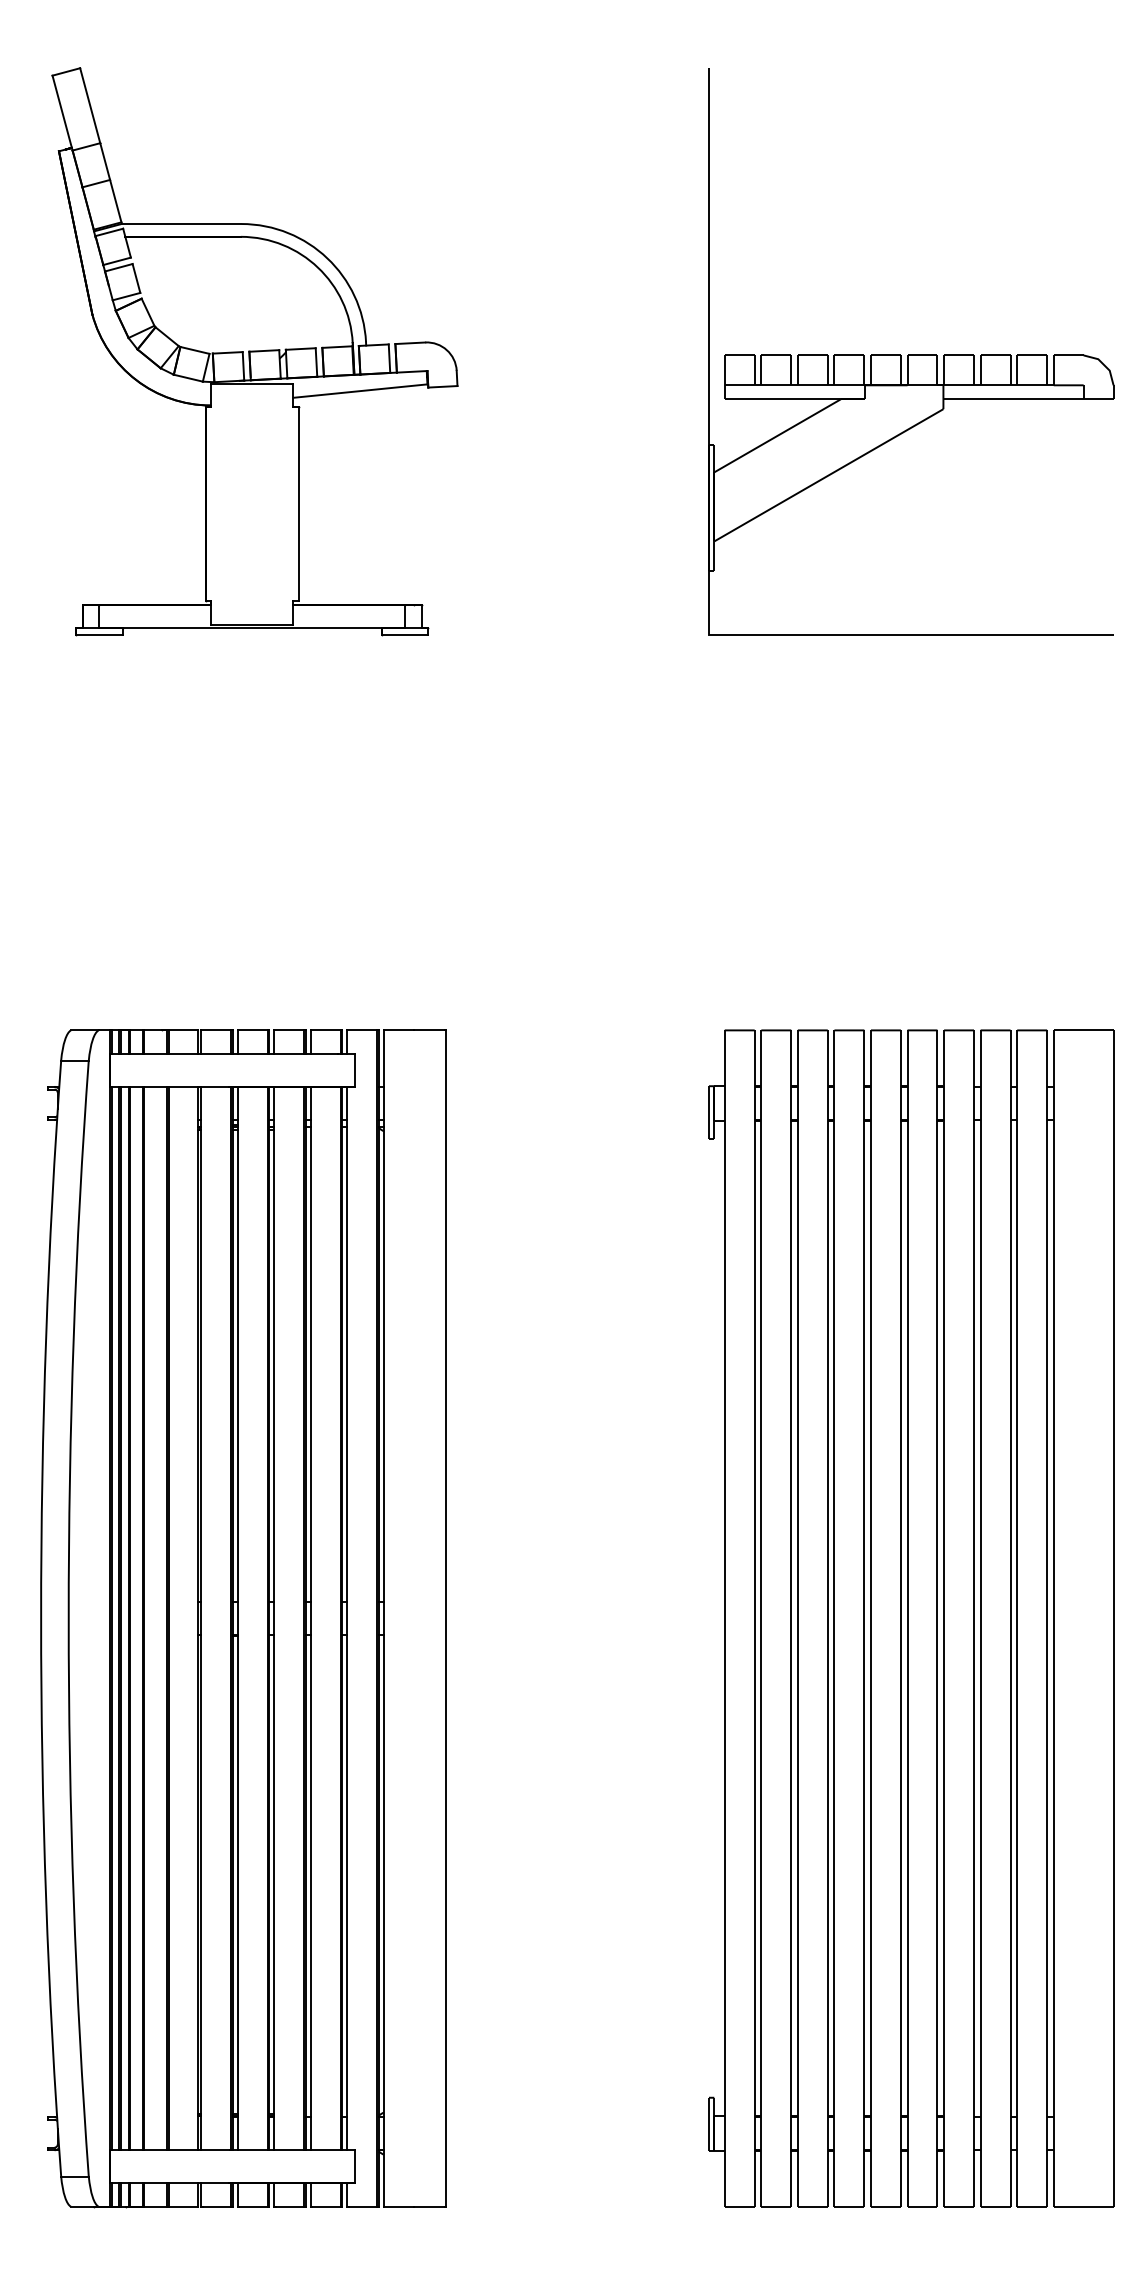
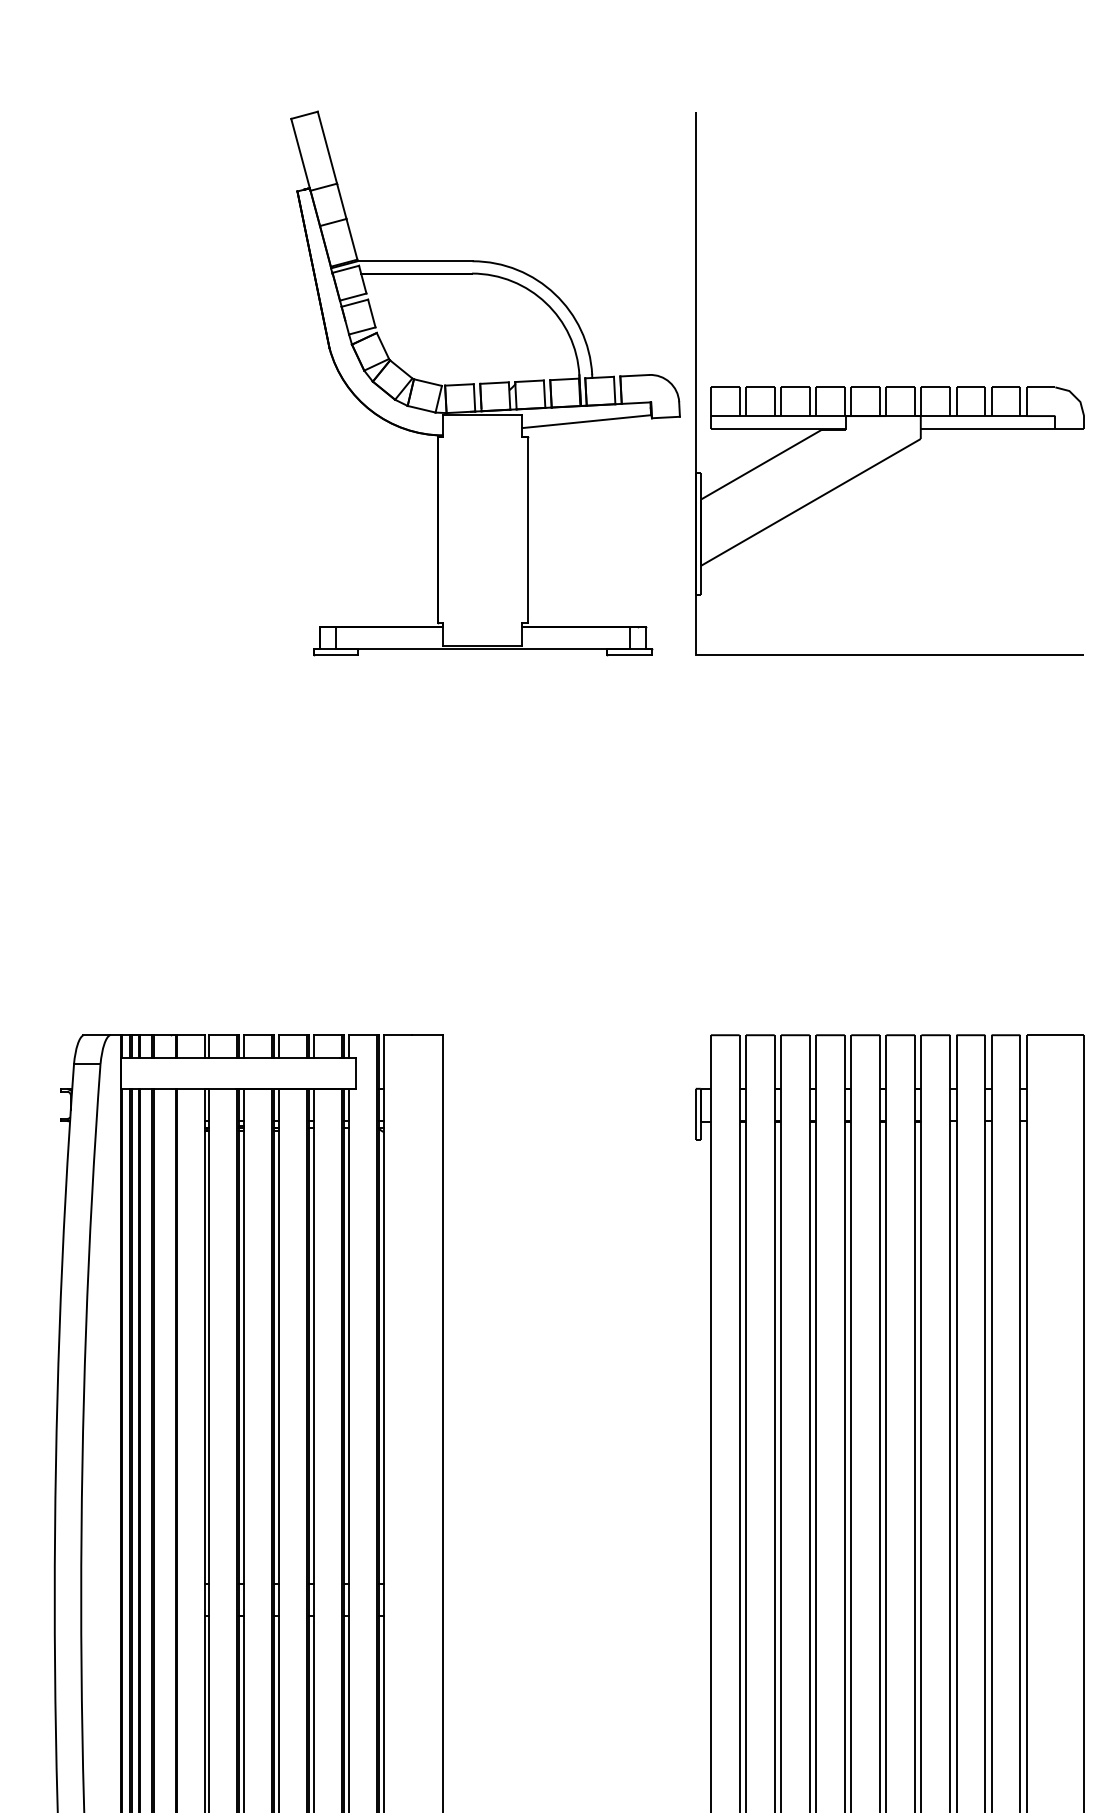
part: (254, 351) -> (485, 383), moved

